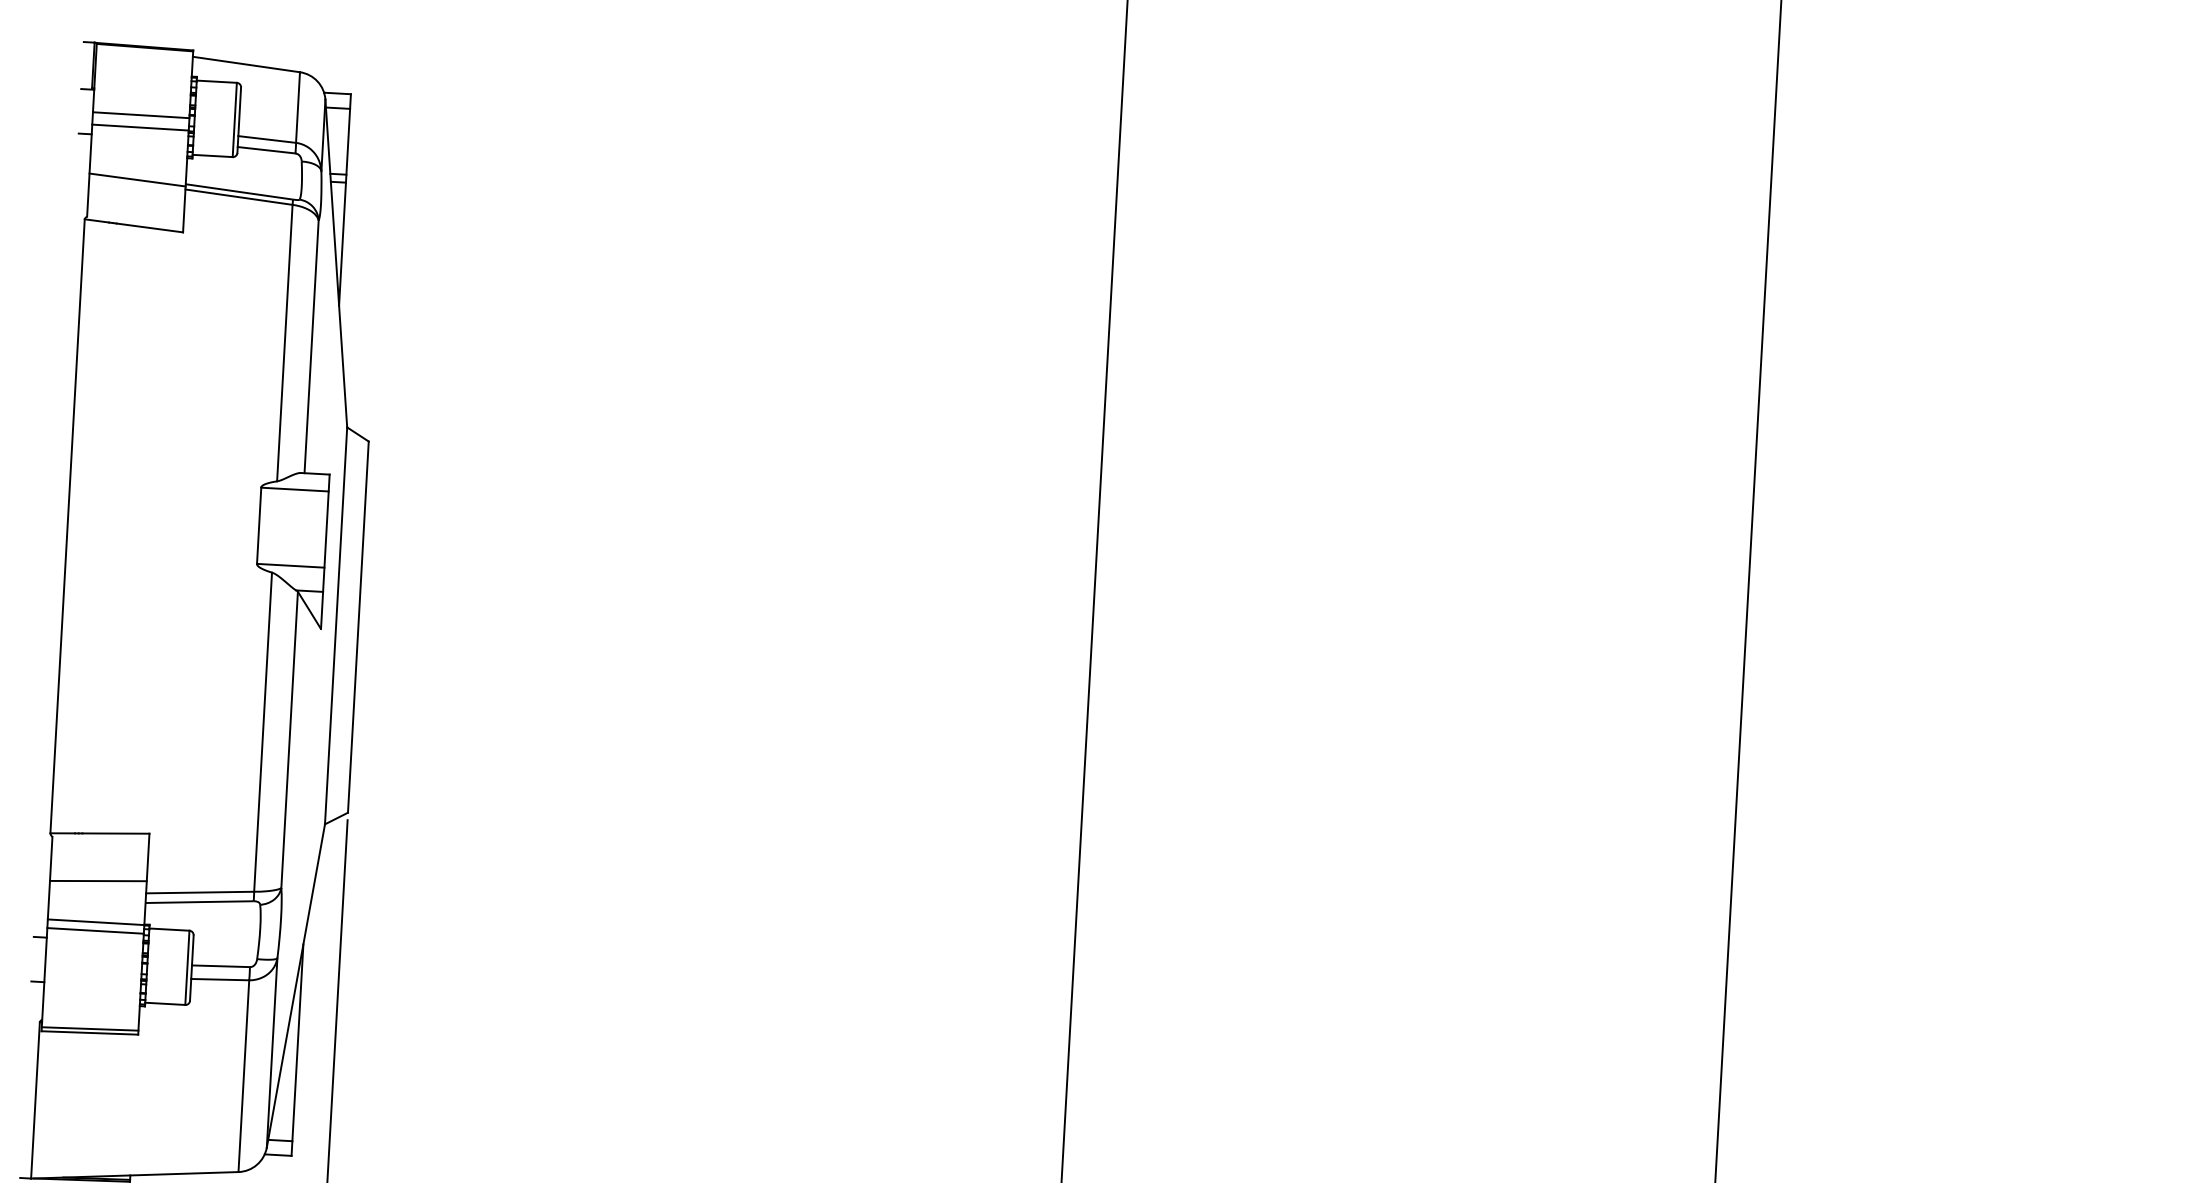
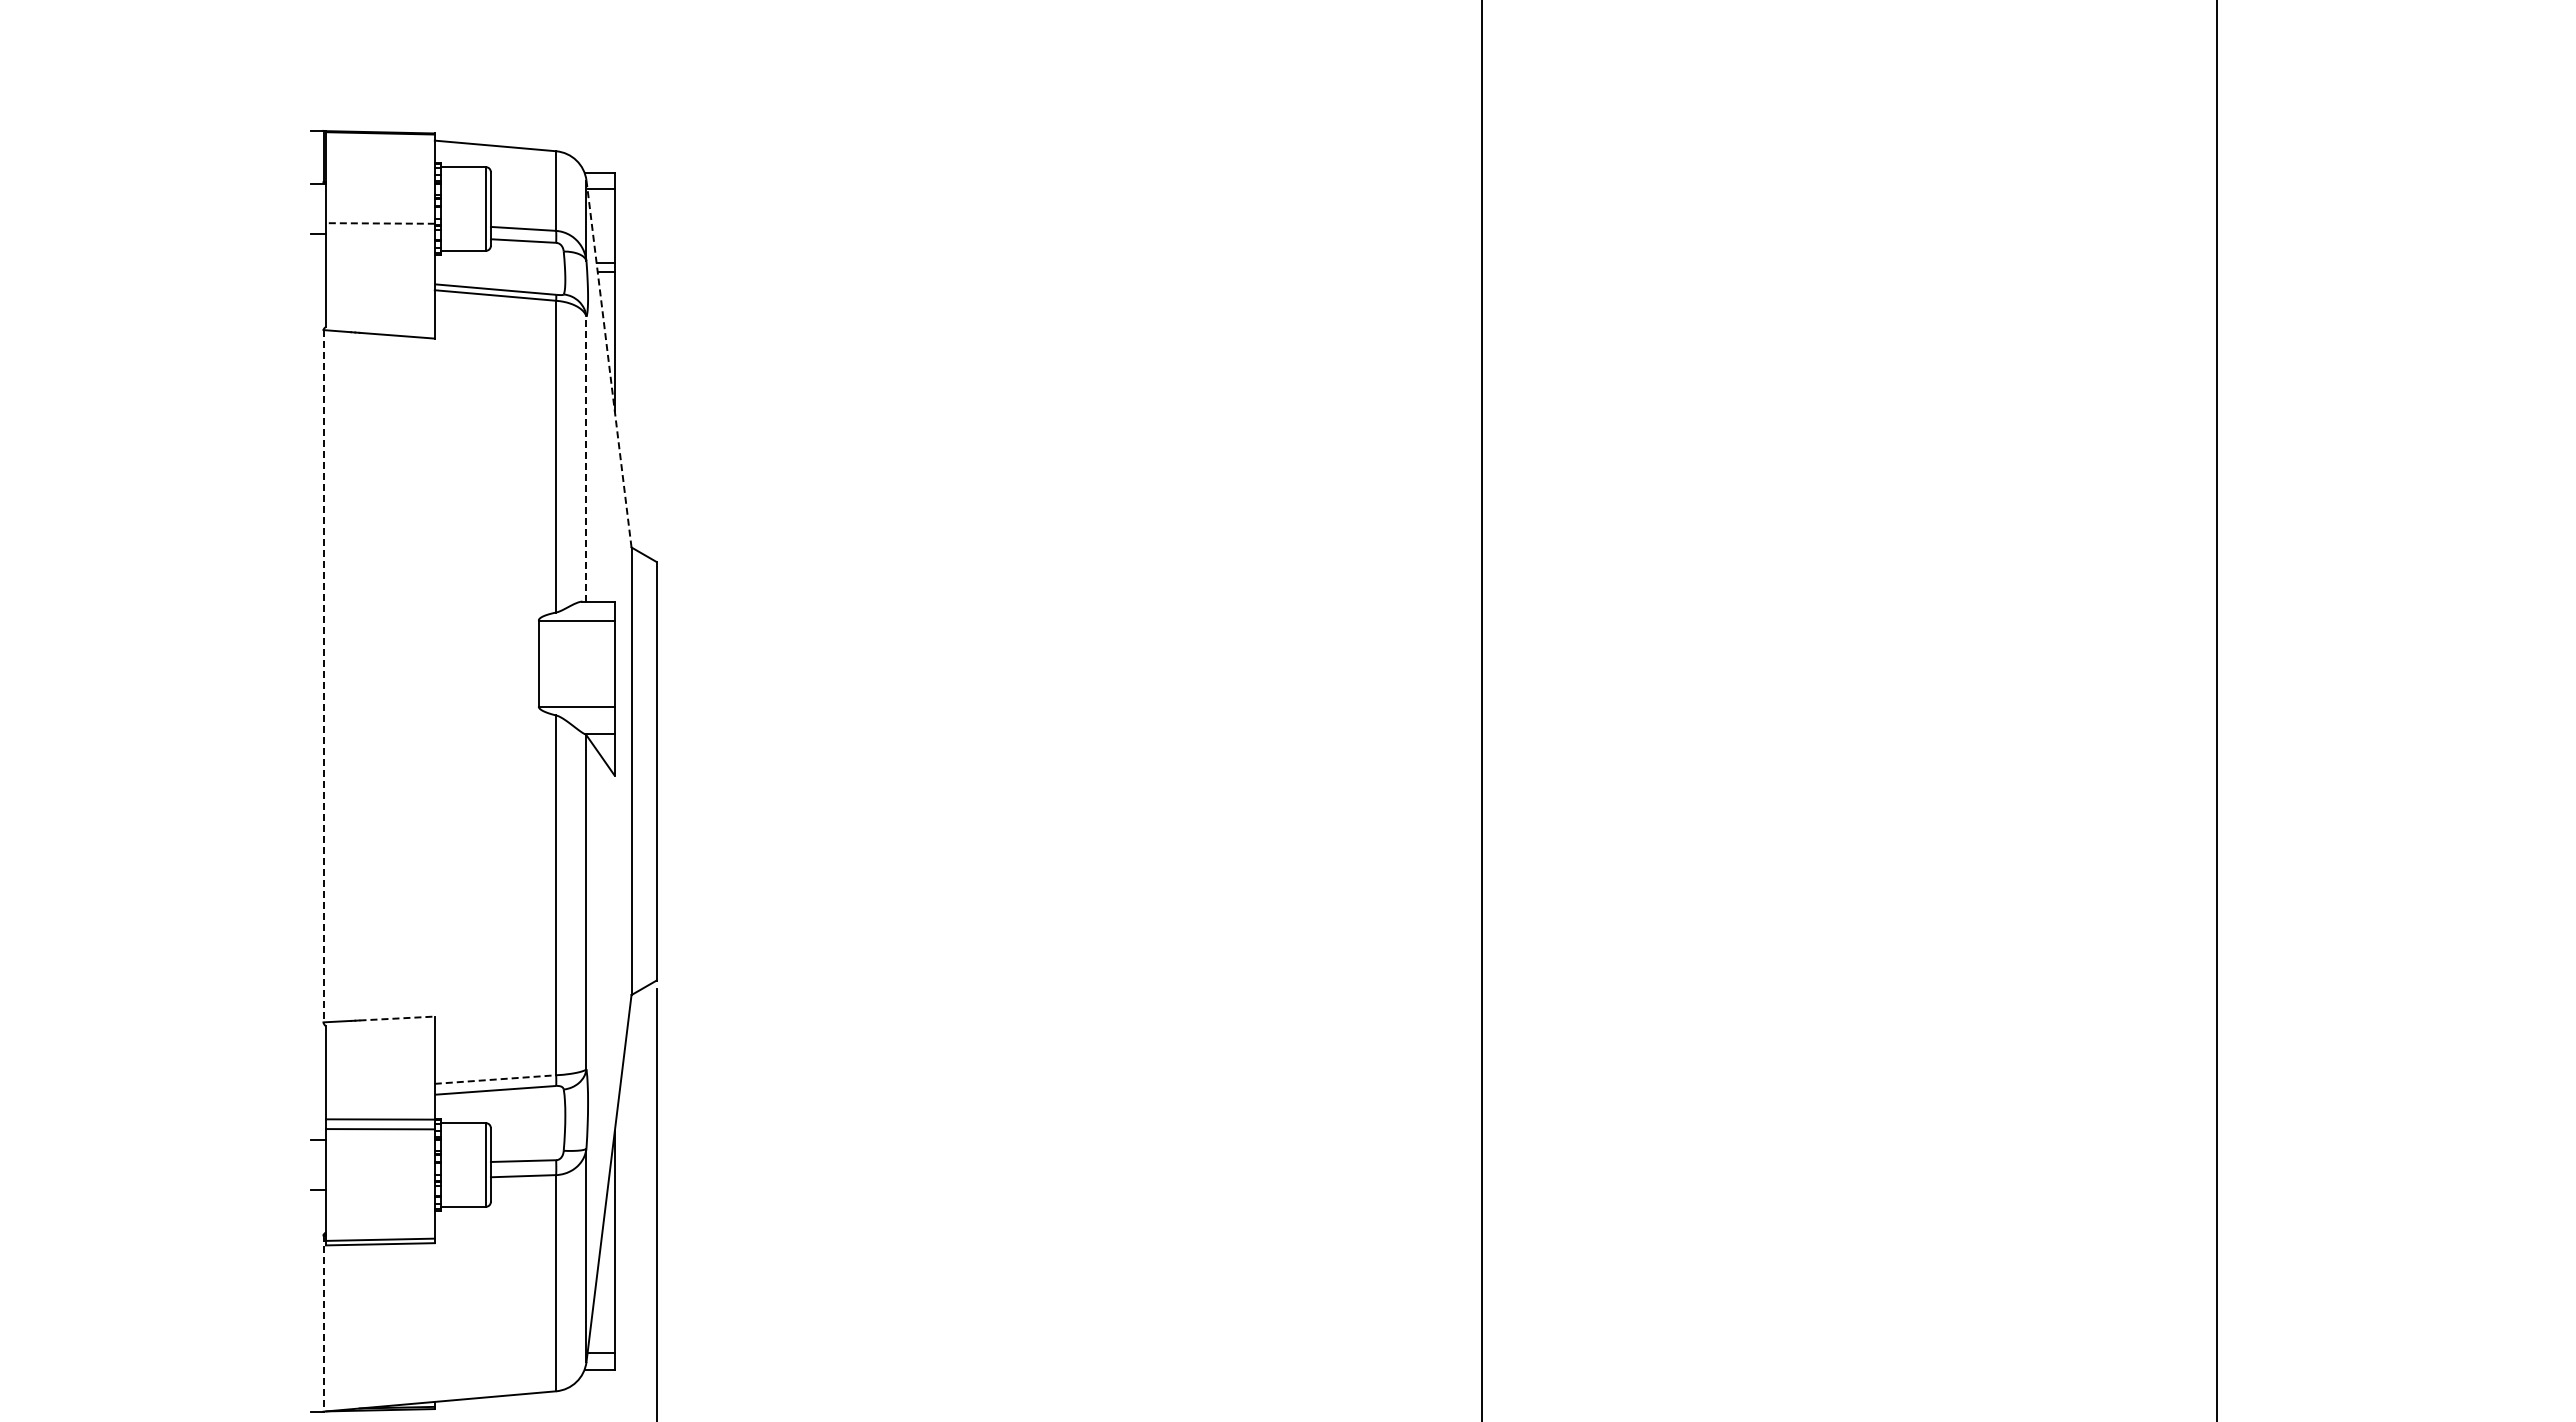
line: (141, 115) -> (380, 209), removed
line: (139, 127) -> (379, 223), solid -> dashed
line: (137, 179) -> (380, 282), removed
line: (336, 264) -> (609, 364), solid -> dashed
line: (311, 346) -> (586, 458), solid -> dashed
line: (67, 526) -> (323, 676), solid -> dashed
line: (116, 833) -> (397, 1018), solid -> dashed
line: (98, 880) -> (380, 1072), removed
line: (200, 892) -> (495, 1079), solid -> dashed
line: (35, 1101) -> (323, 1324), solid -> dashed

